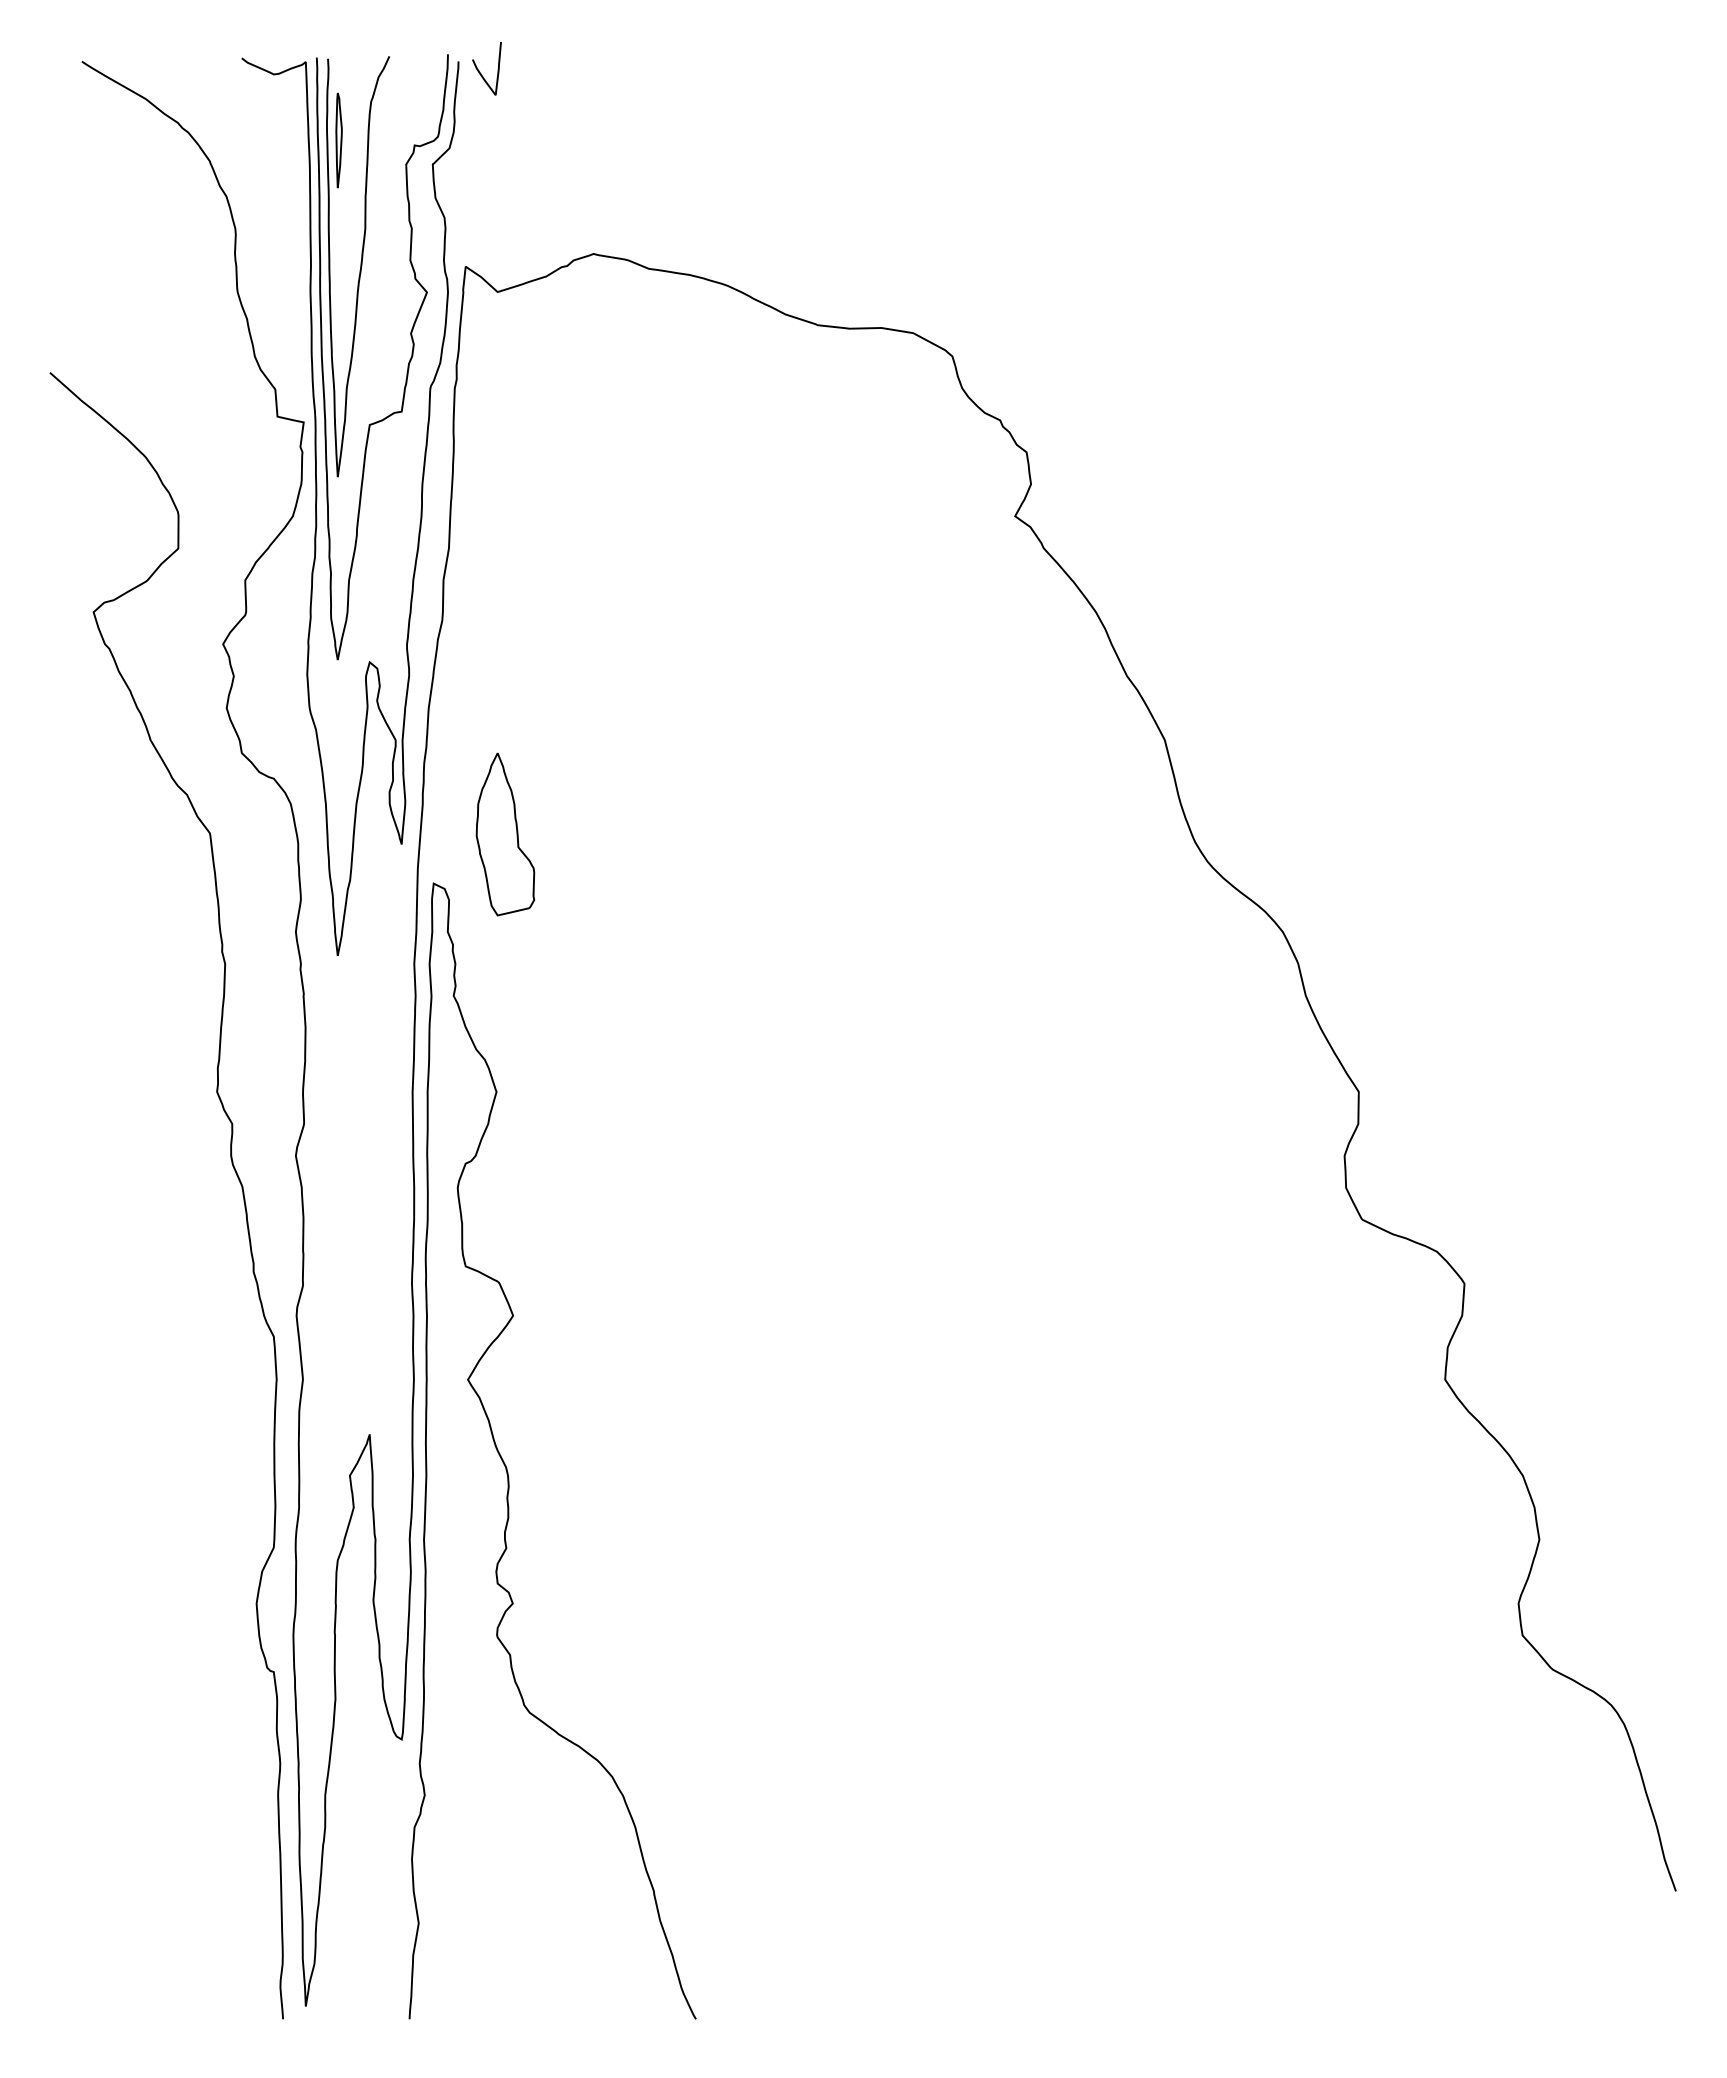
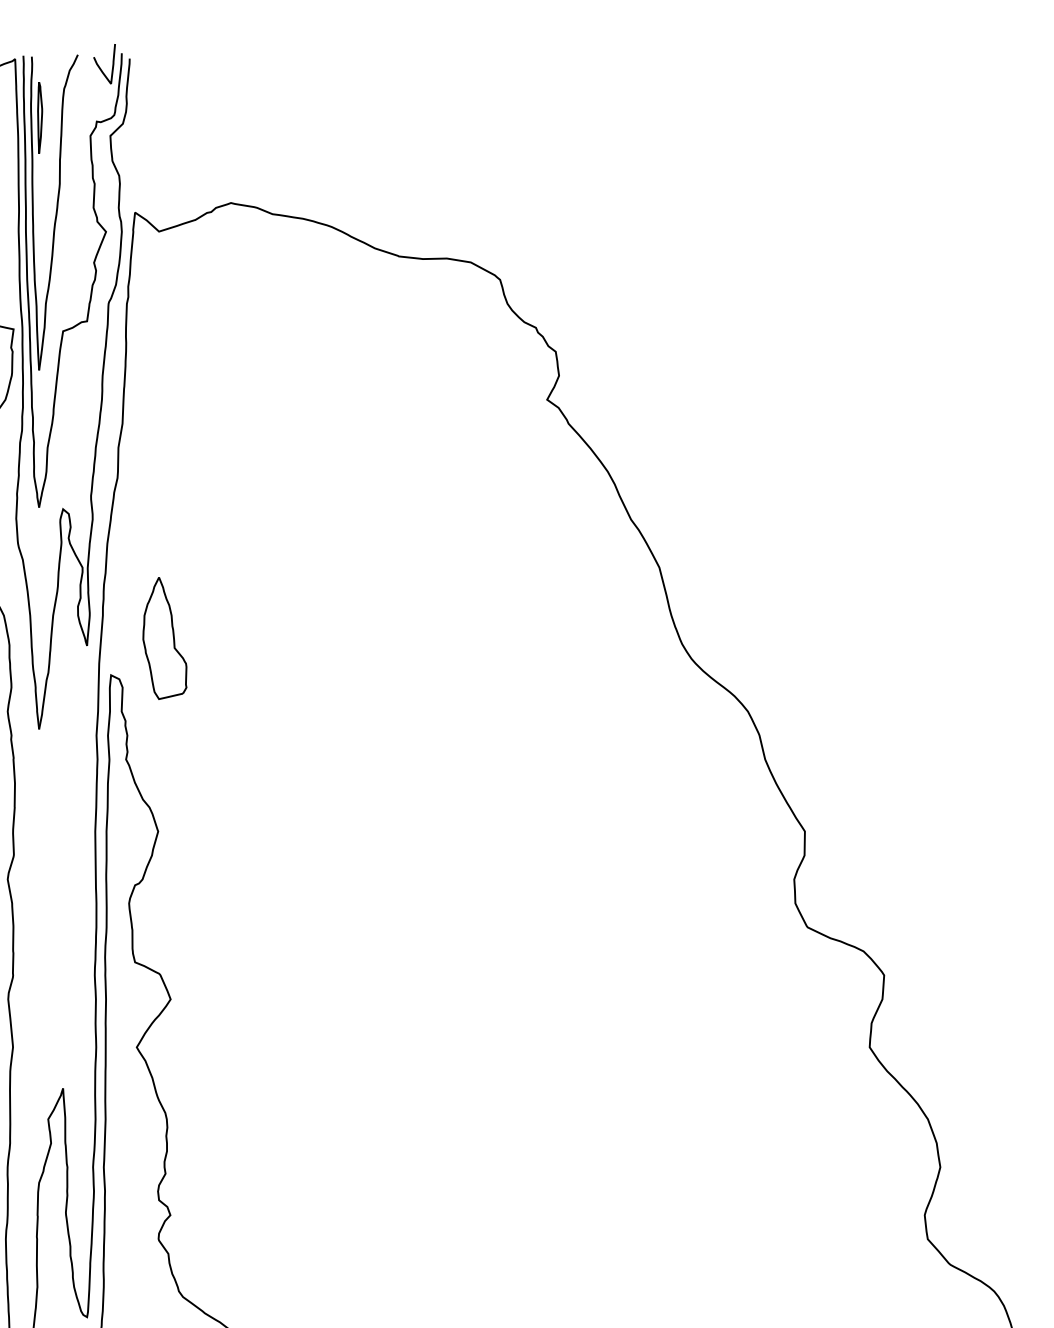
curve: (481, 73) -> (100, 67), moved

